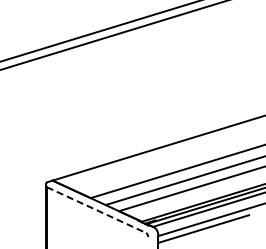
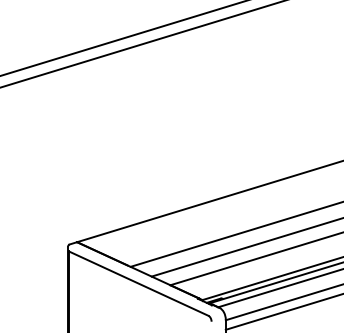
line: (96, 210) -> (138, 284), dashed -> solid

